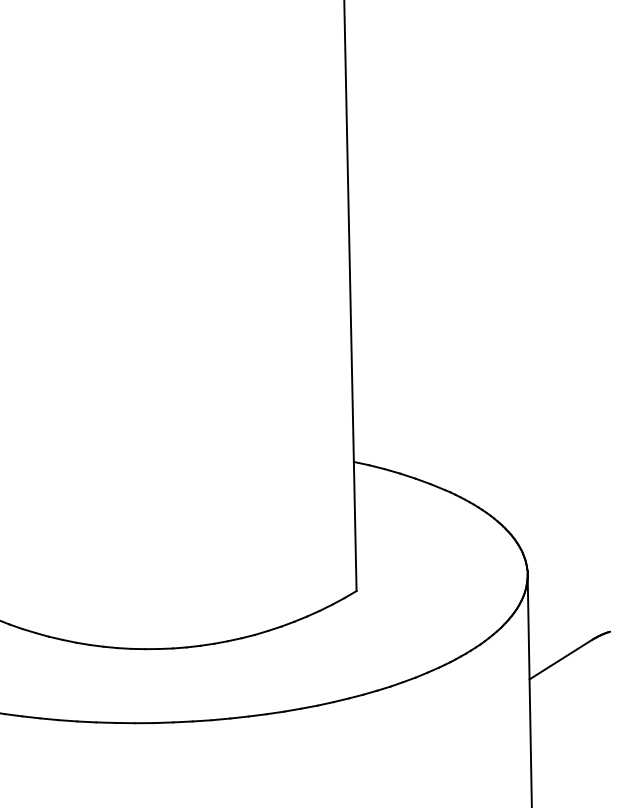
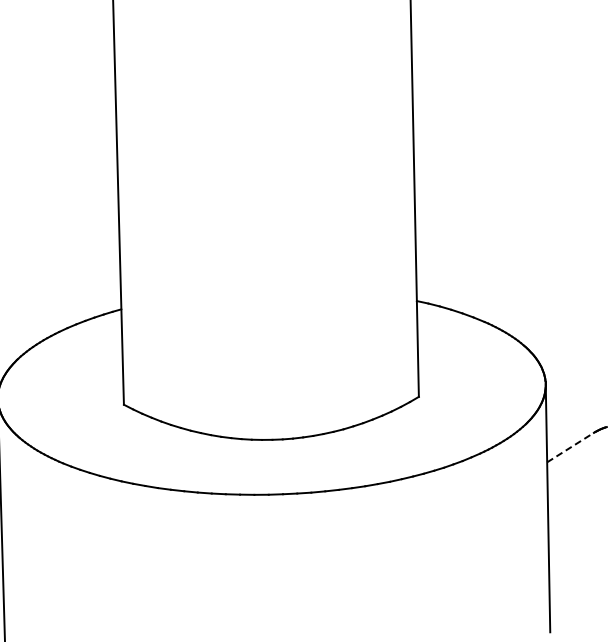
line: (561, 659) -> (570, 447), solid -> dashed

